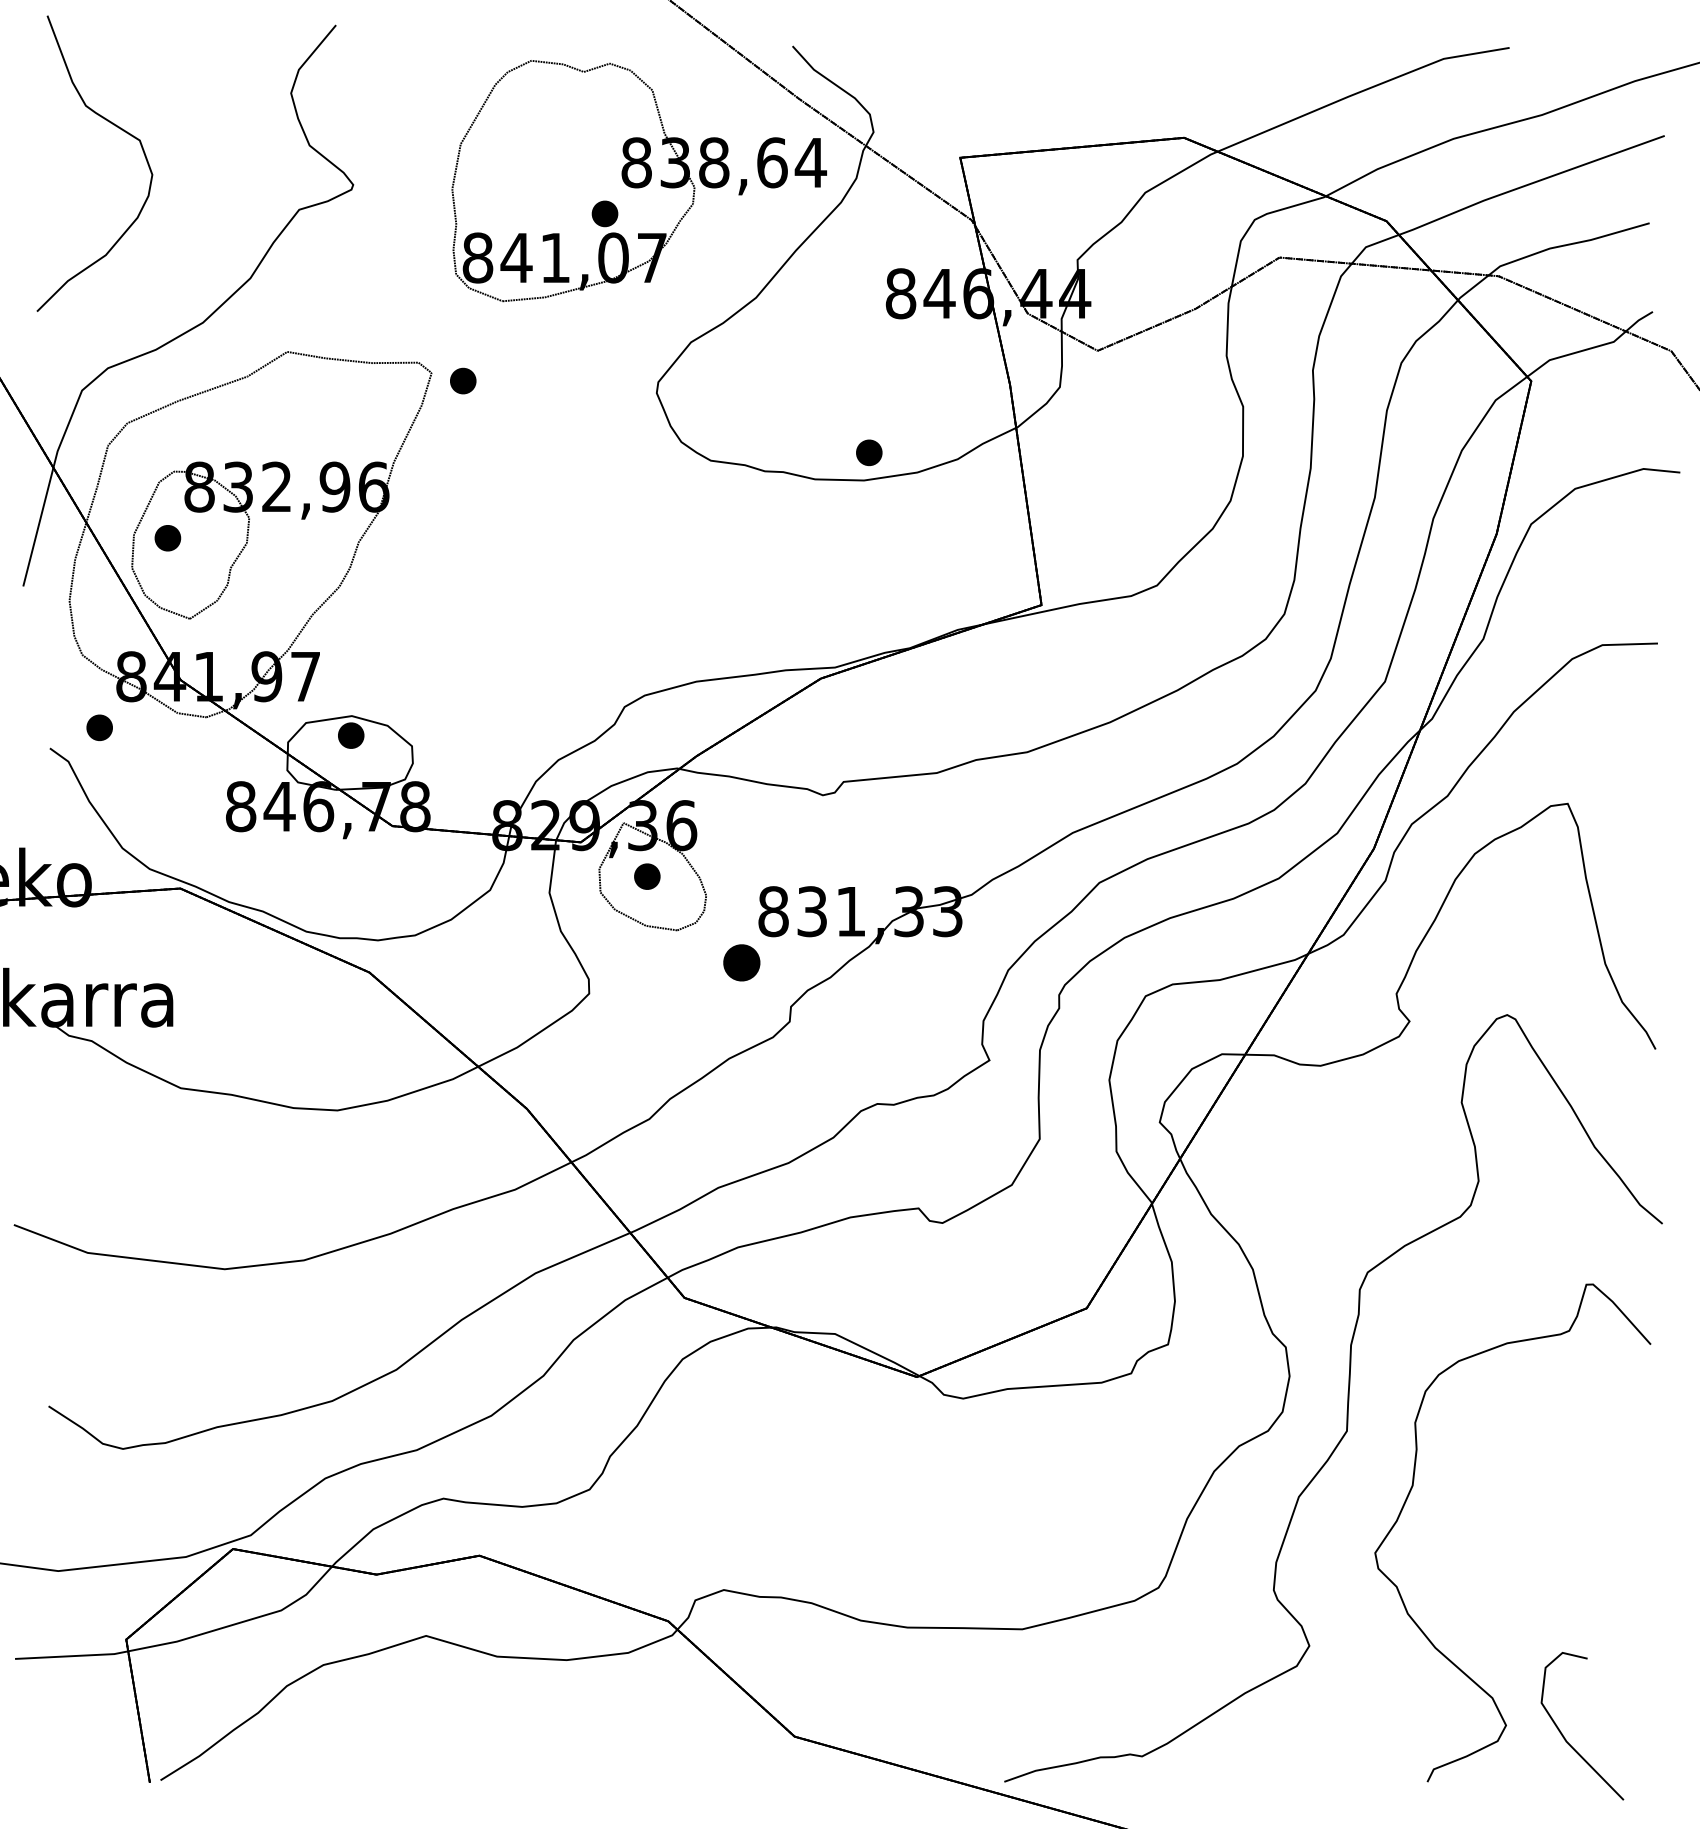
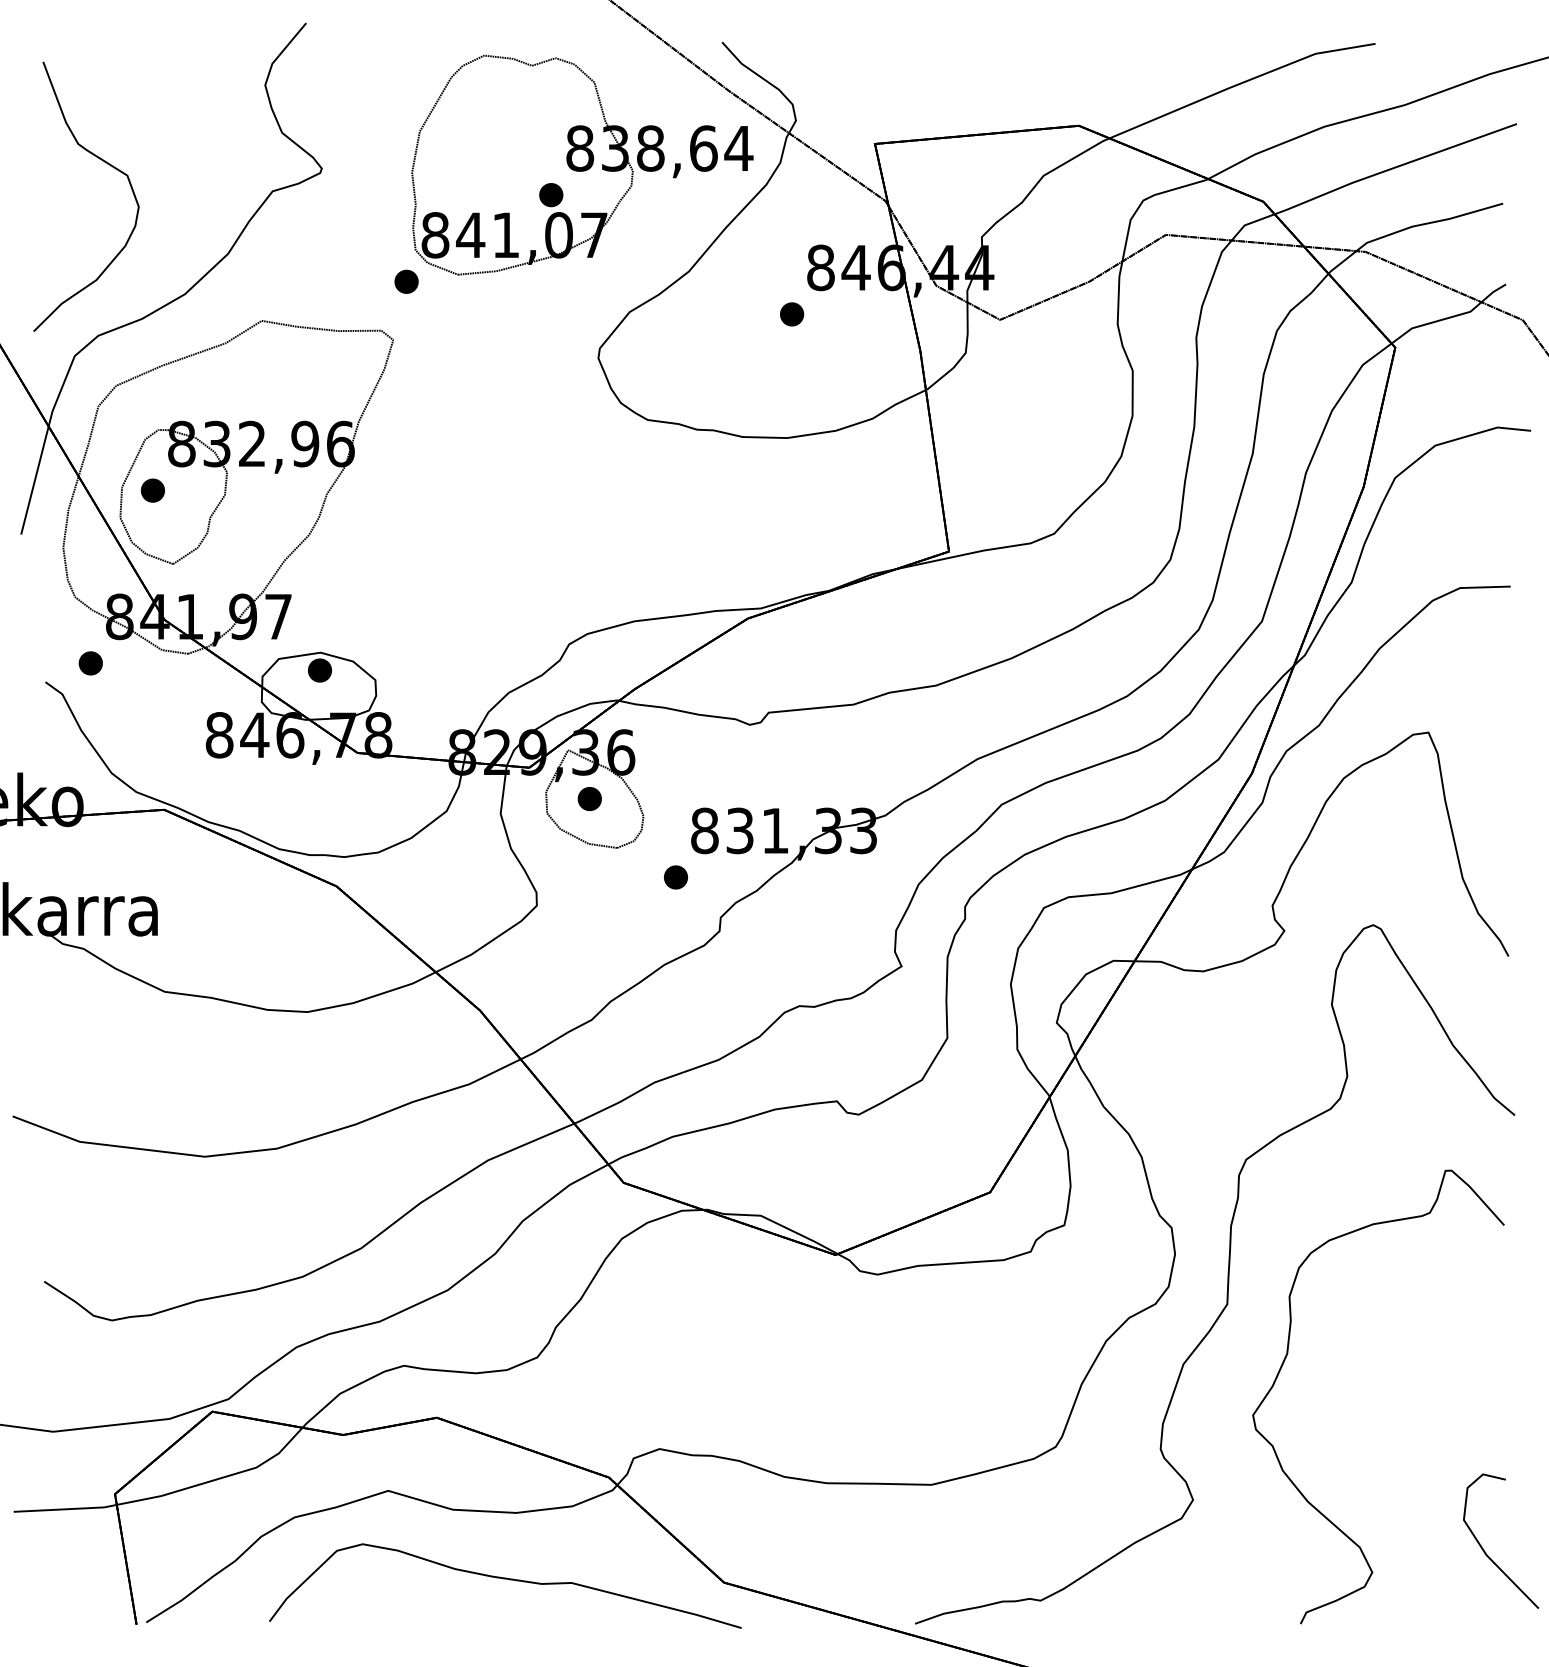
curve: (118, 128) -> (107, 164), moved
part: (463, 380) -> (406, 281), moved
part: (869, 452) -> (792, 314), moved
part: (741, 962) -> (675, 877), size x0.71
curve: (555, 1733) -> (506, 1579), added
curve: (1564, 1736) -> (1484, 1550), moved

